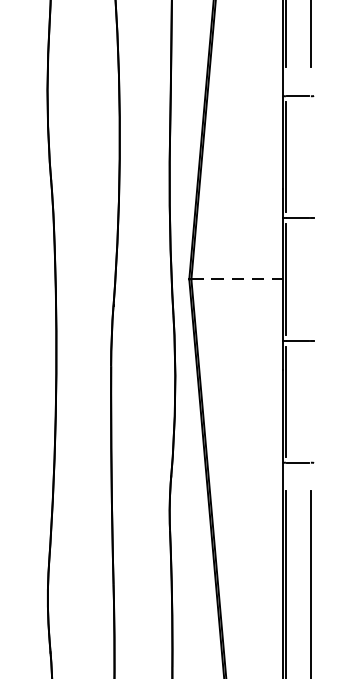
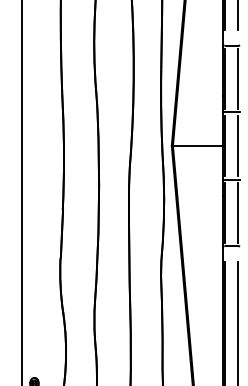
line: (311, 156) -> (238, 78), added
line: (236, 278) -> (197, 145), dashed -> solid
line: (311, 278) -> (238, 145), added
line: (311, 400) -> (238, 212), added

